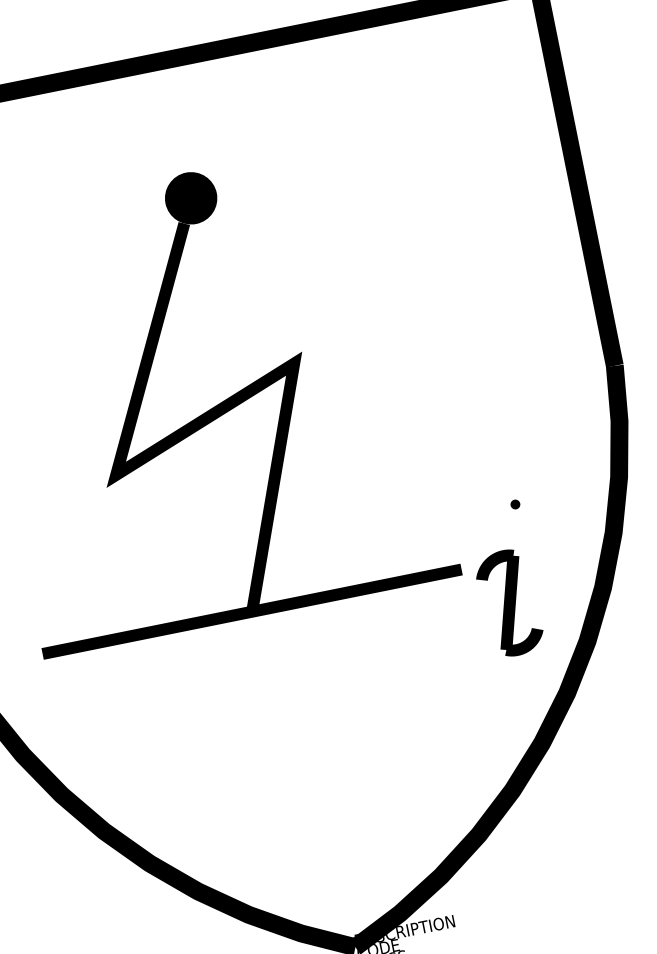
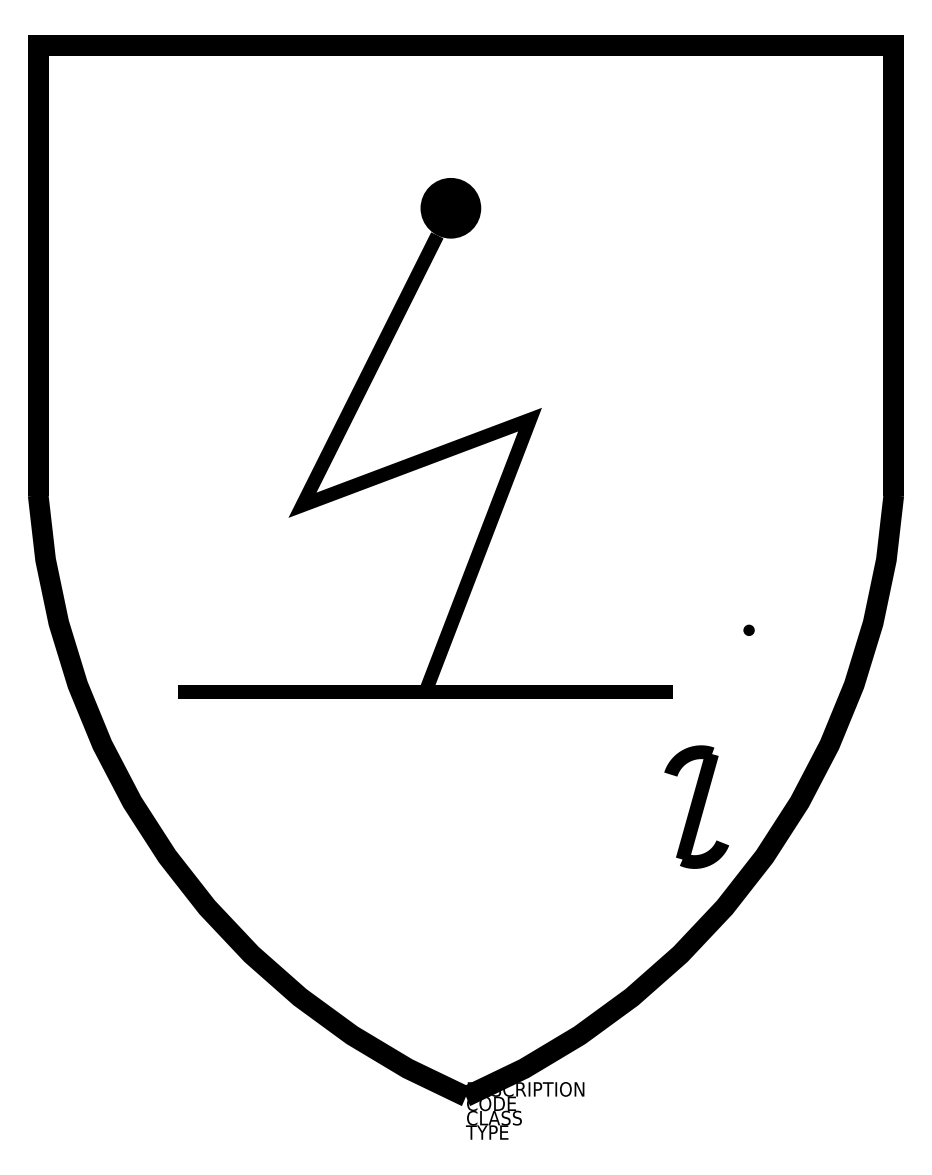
curve: (509, 602) -> (696, 806), moved

